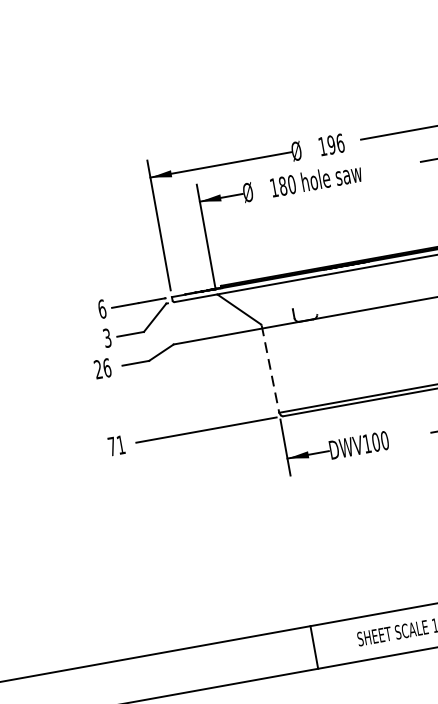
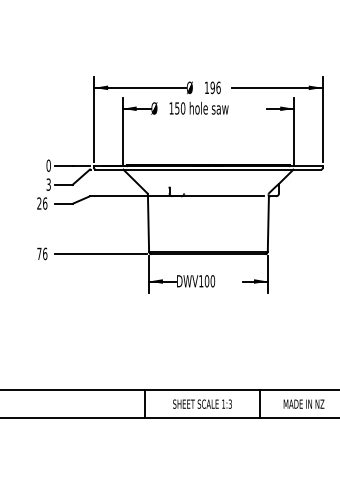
text: (283, 186) -> (177, 108), 180 -> 150
text: (101, 308) -> (48, 165), 6 -> 0
line: (270, 368) -> (148, 222), dashed -> solid
text: (121, 444) -> (45, 253), 71 -> 76

